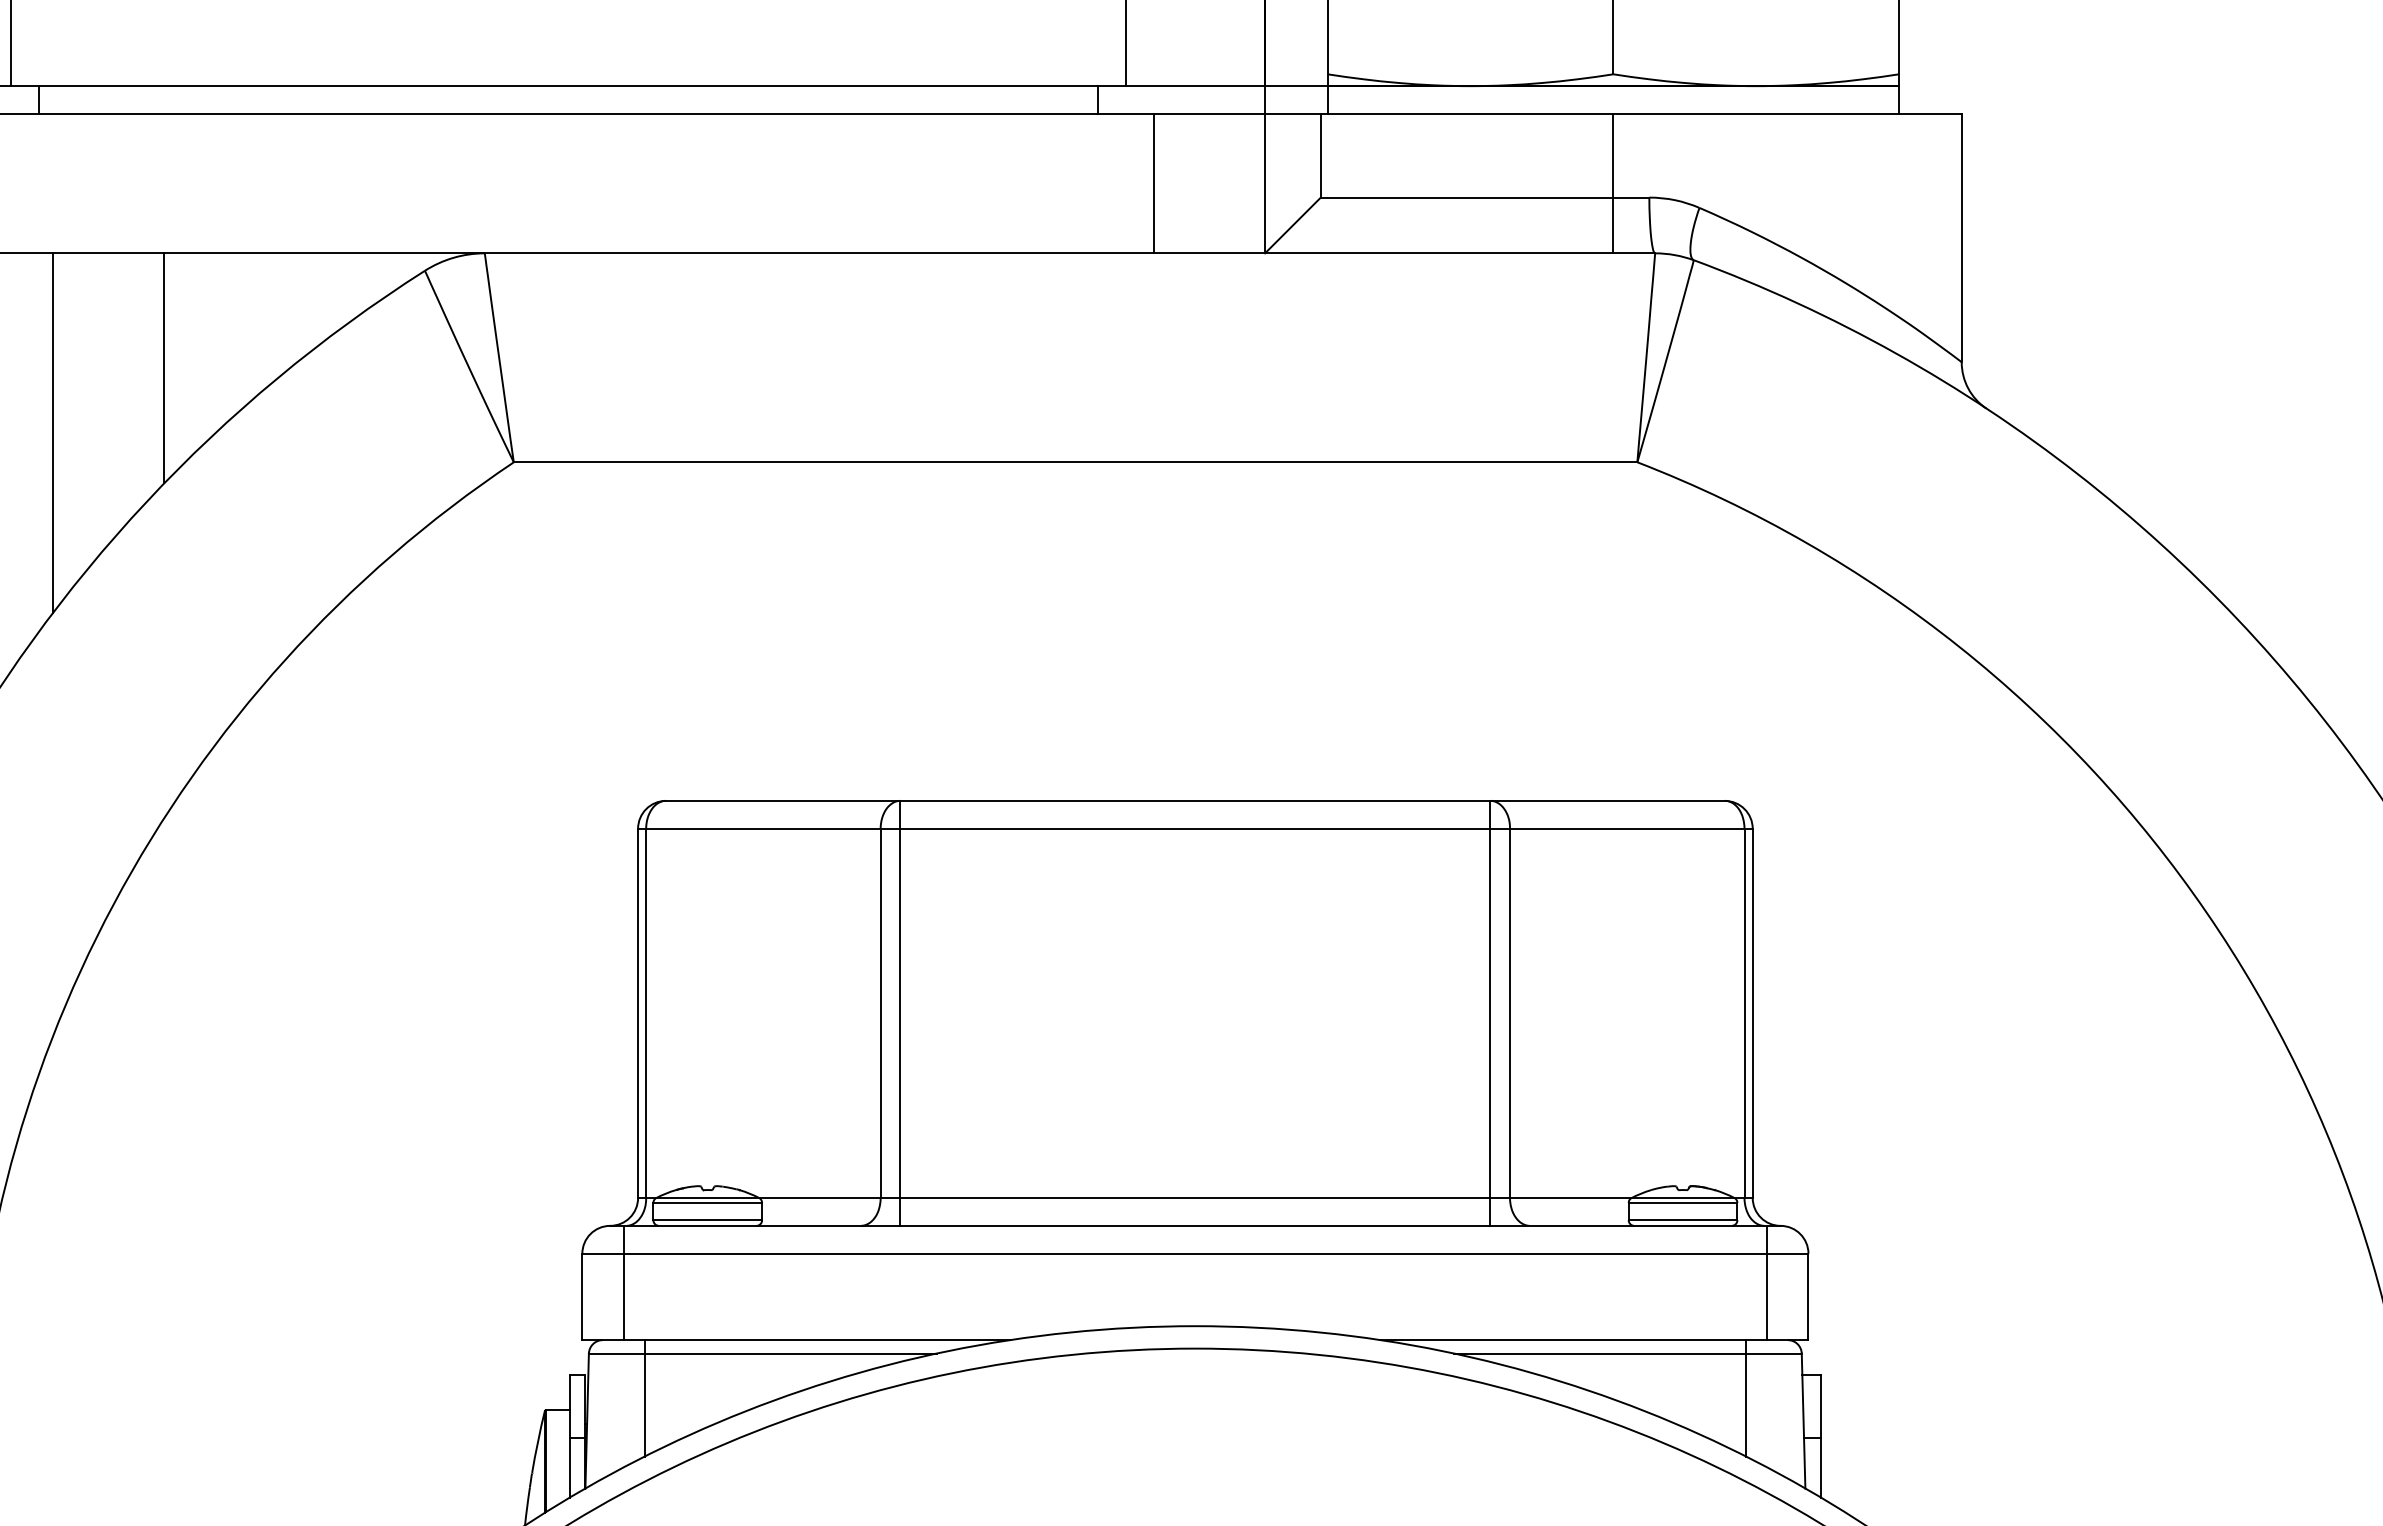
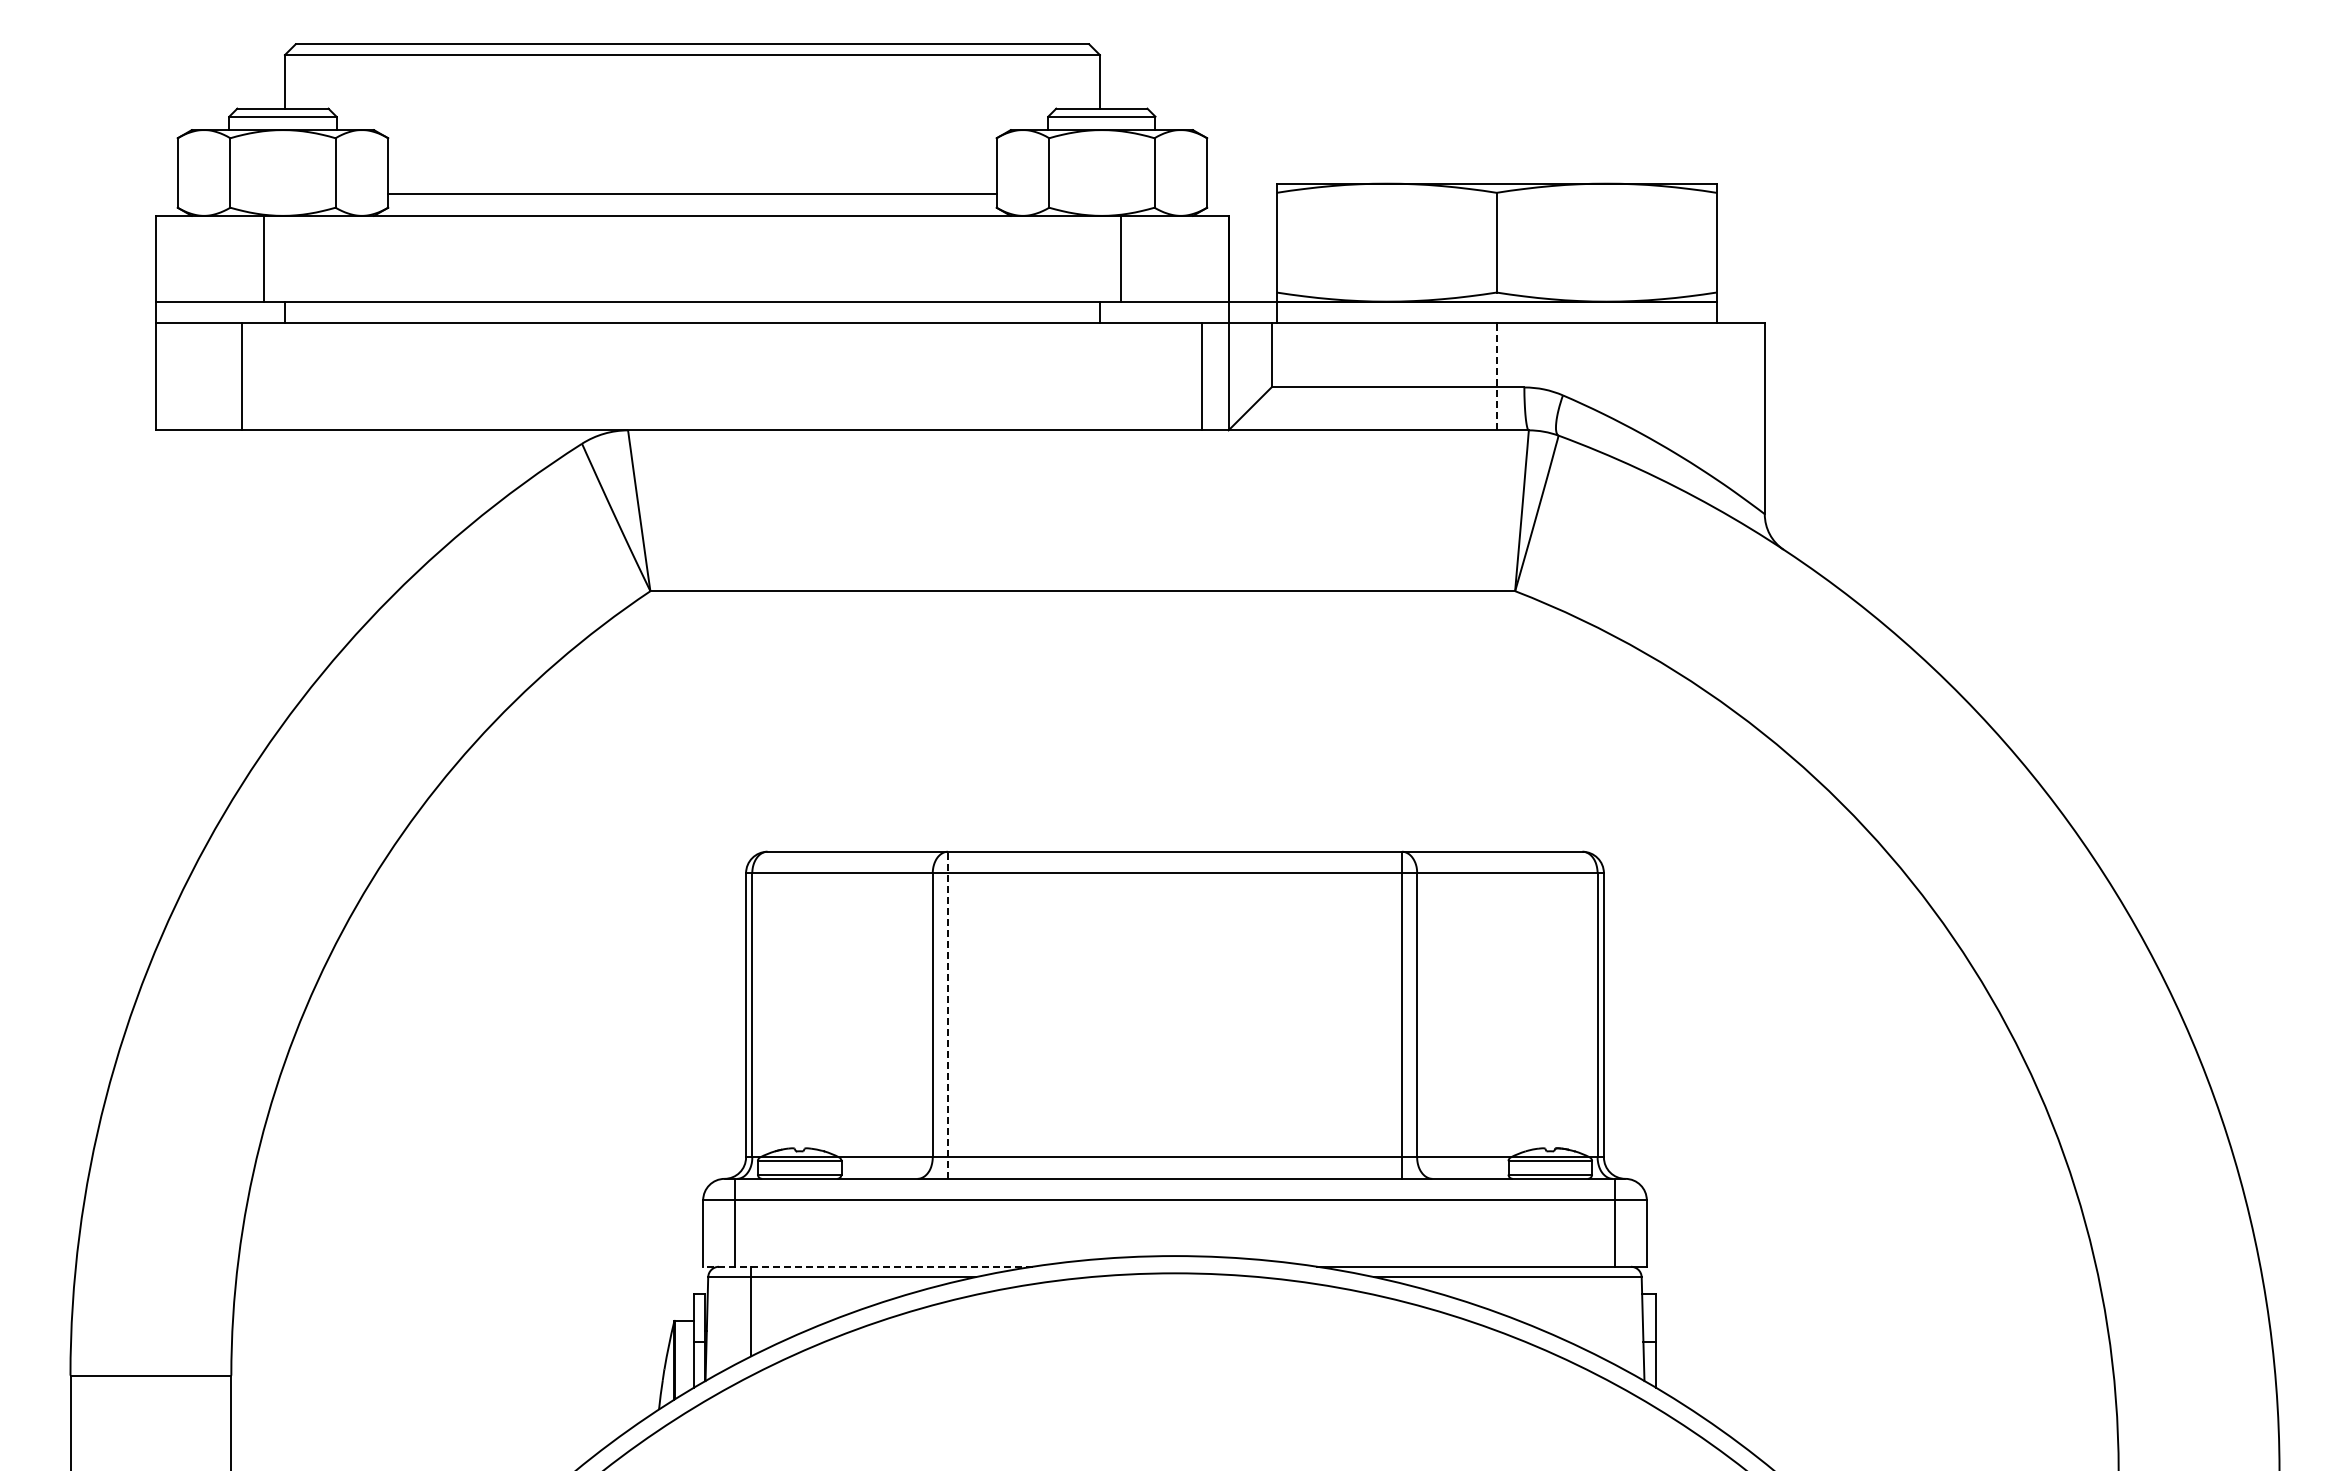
line: (1153, 183) -> (1201, 376), moved
line: (1613, 183) -> (1496, 376), solid -> dashed
line: (164, 367) -> (381, 518), removed
line: (52, 432) -> (295, 568), removed
line: (899, 1013) -> (947, 1015), solid -> dashed
line: (797, 1339) -> (868, 1266), solid -> dashed
line: (1745, 1398) -> (1598, 1311), removed

